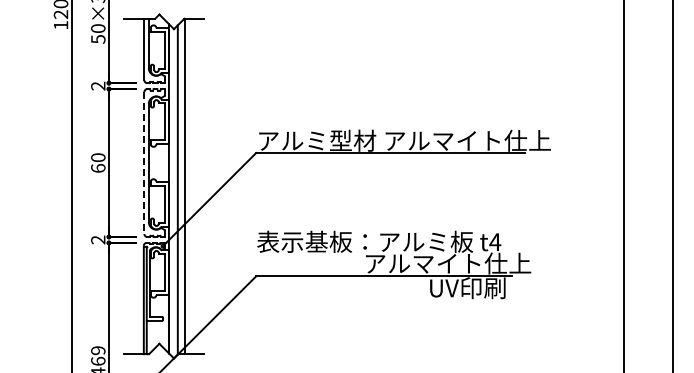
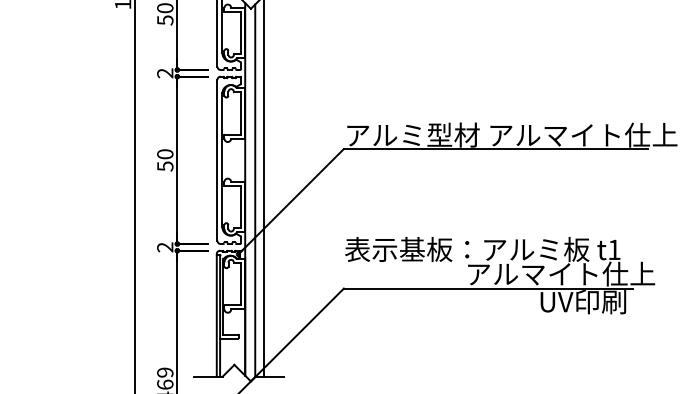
line: (144, 163) -> (217, 160), dashed -> solid
text: (98, 168) -> (165, 166), 60 -> 50
text: (495, 241) -> (614, 249), t4 -> t1

